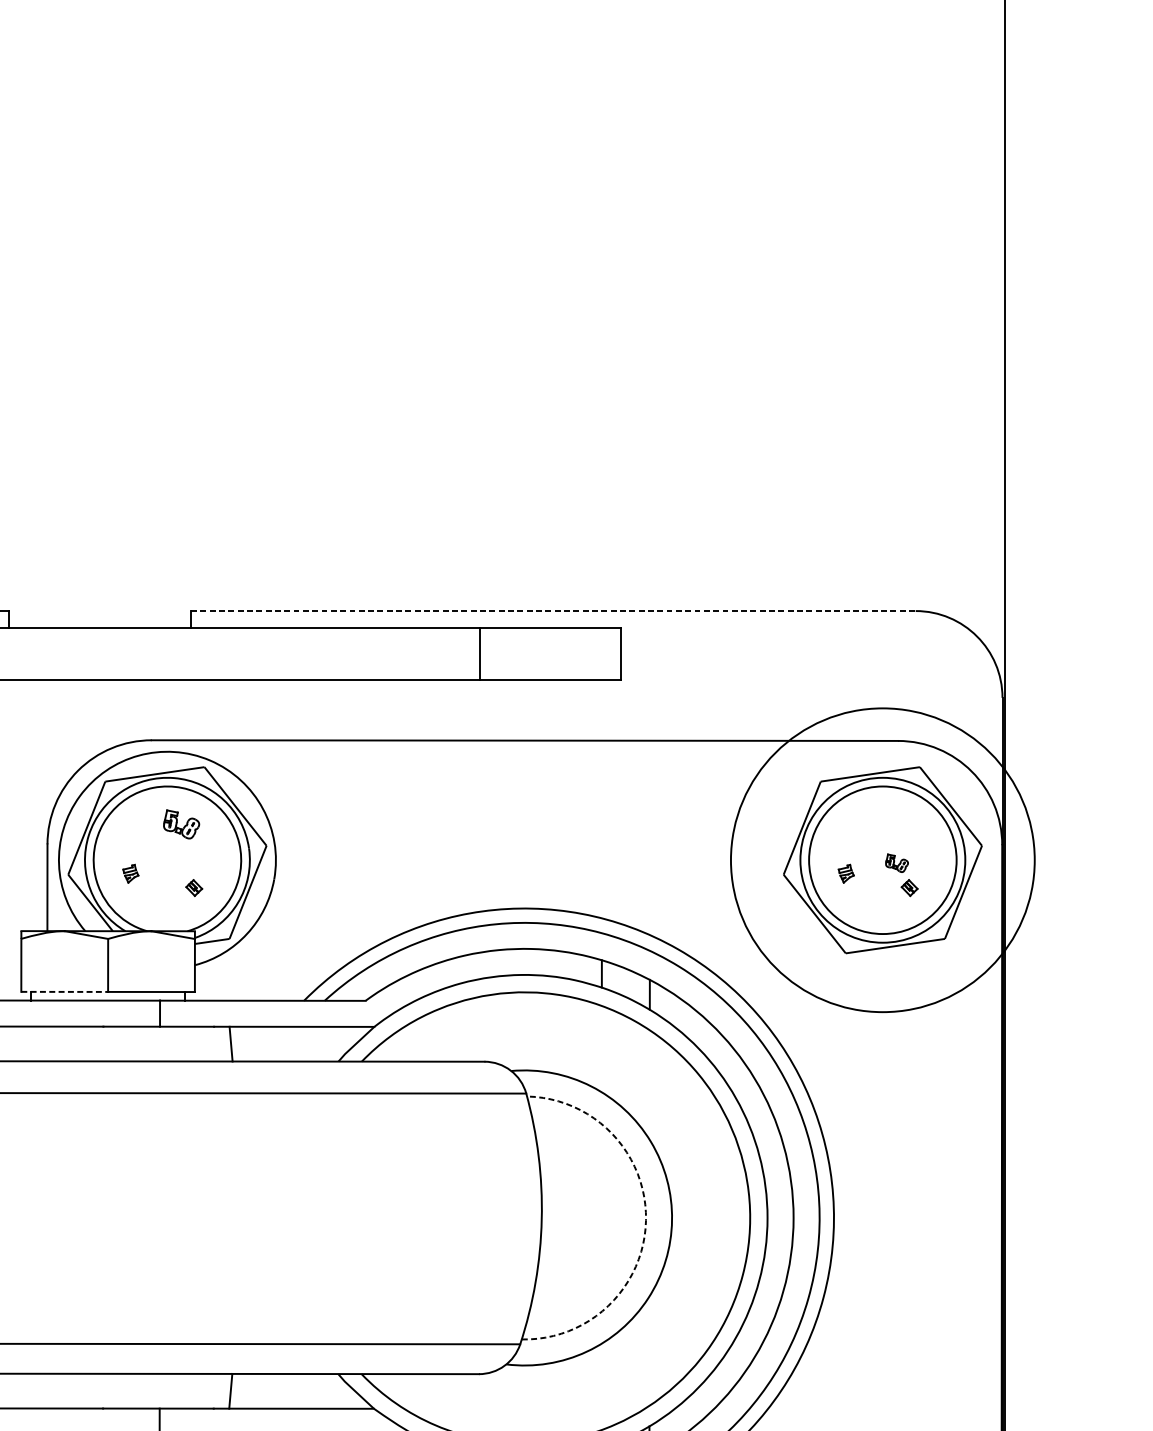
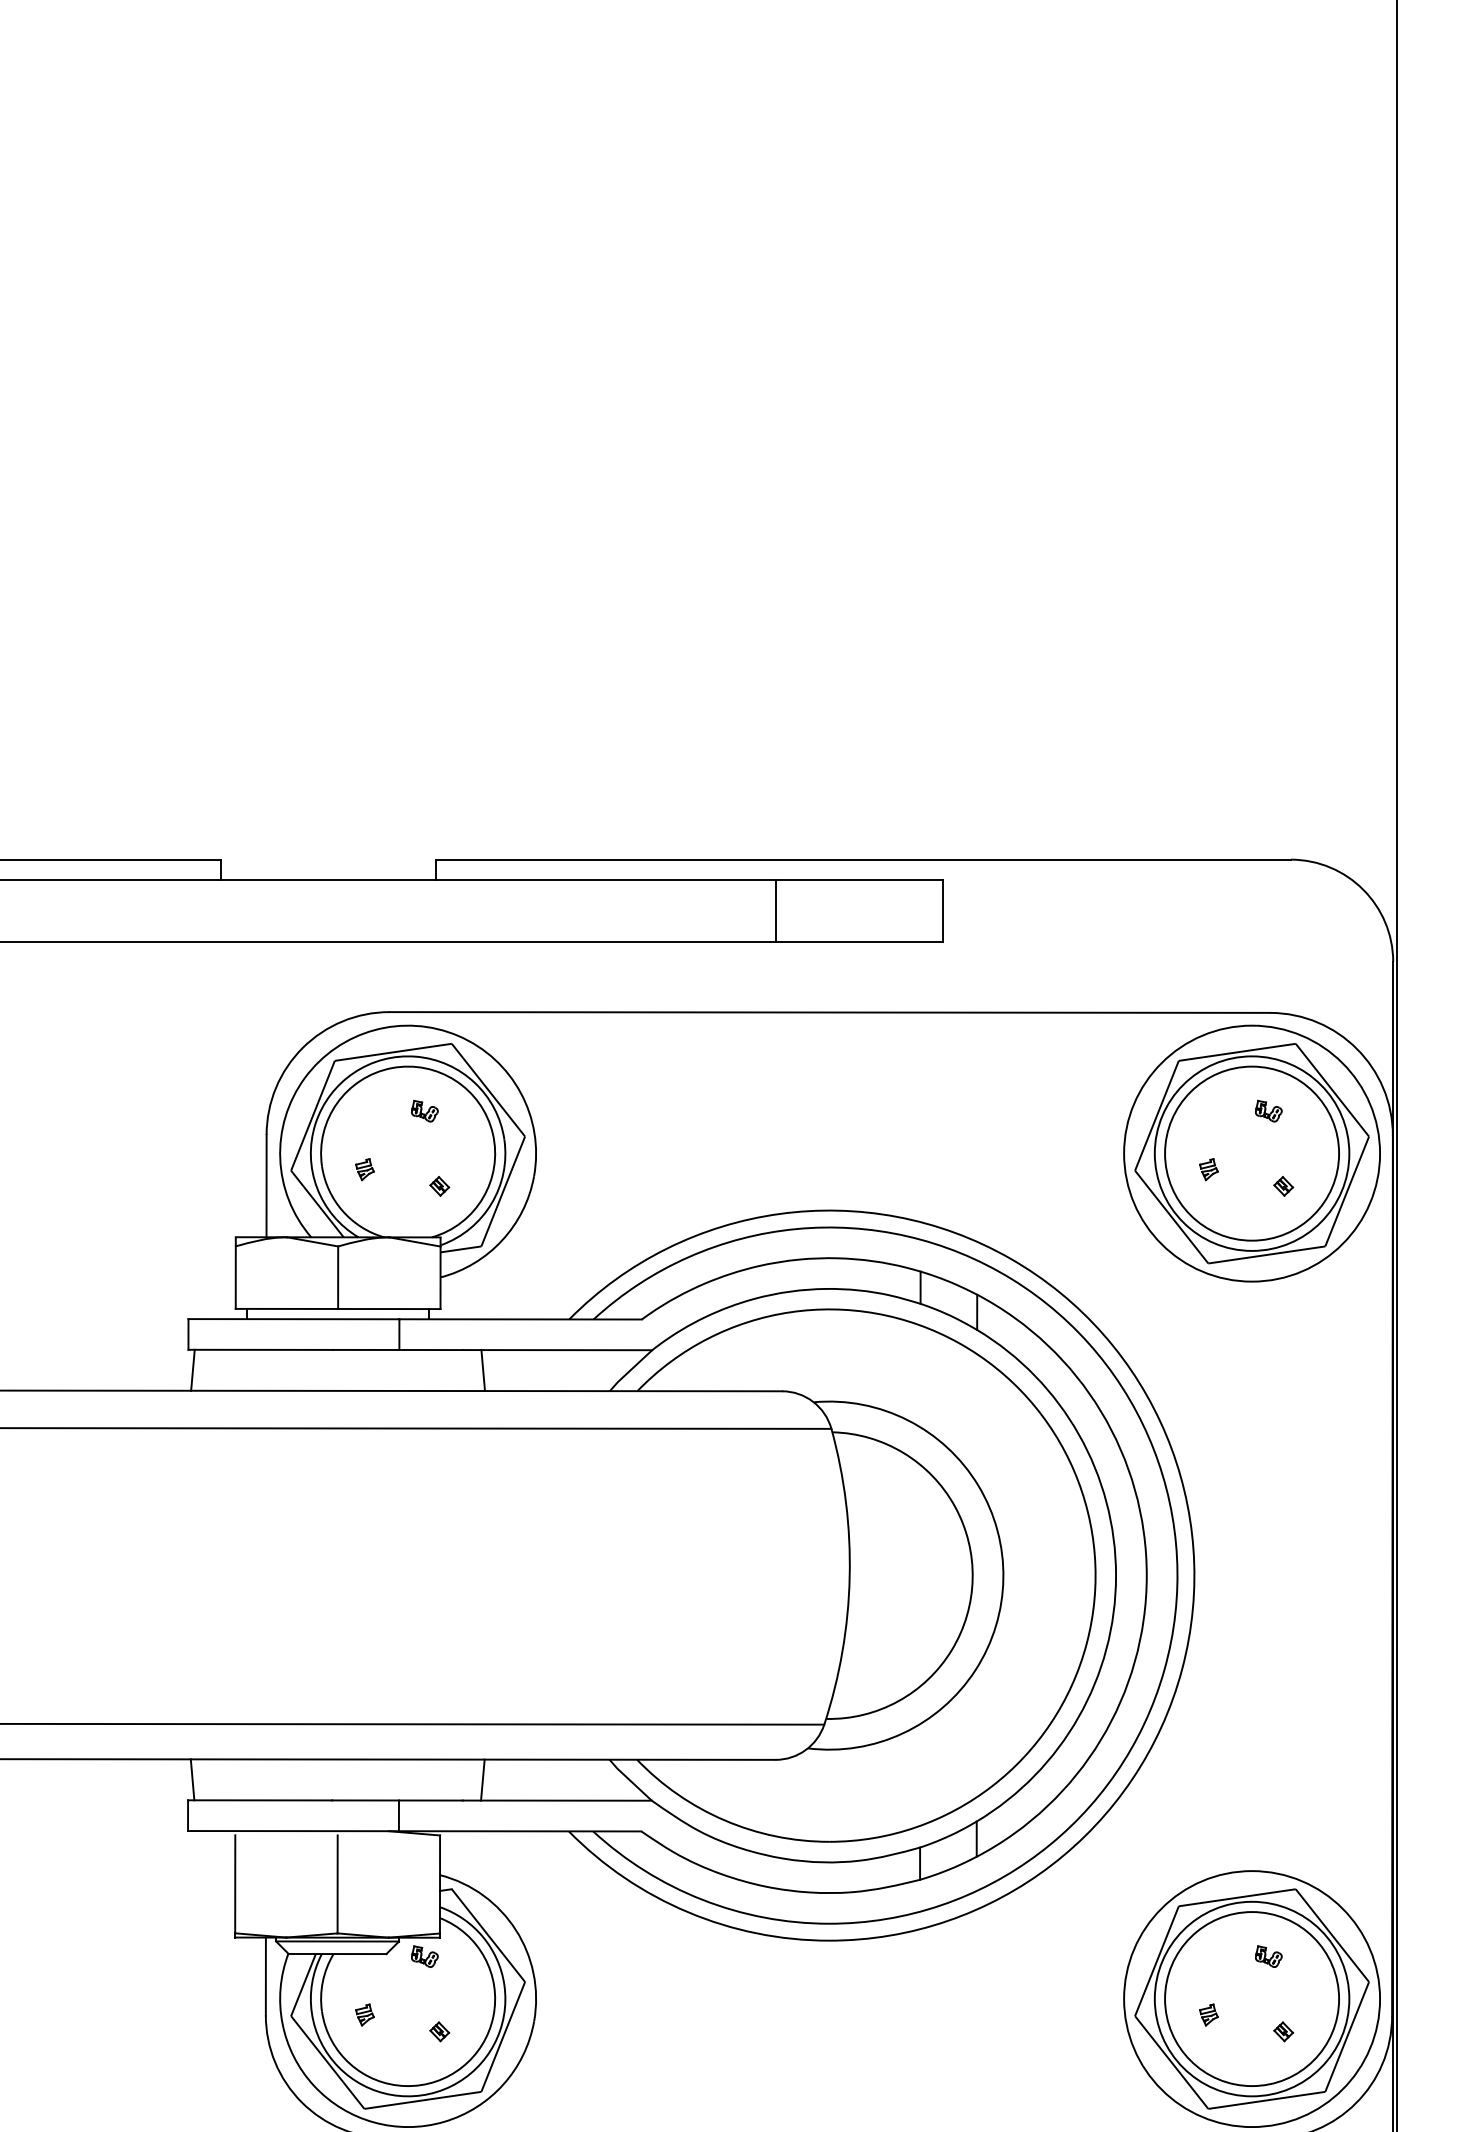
line: (553, 610) -> (863, 859), dashed -> solid
part: (181, 823) -> (424, 1110), size x0.62
circle: (883, 860) -> (1252, 1153), size x0.71
part: (896, 862) -> (1268, 1110), moved
line: (65, 991) -> (287, 1308), dashed -> solid
arc: (645, 1220) -> (972, 1578), dashed -> solid

